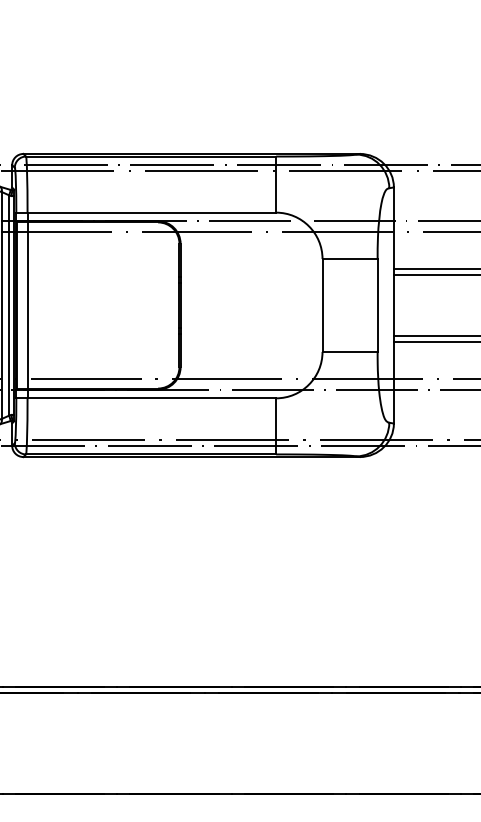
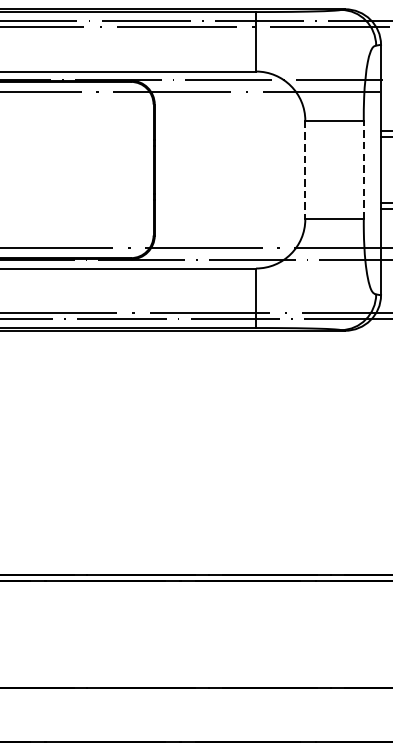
line: (322, 305) -> (305, 170), solid -> dashed
line: (377, 305) -> (363, 170), solid -> dashed

